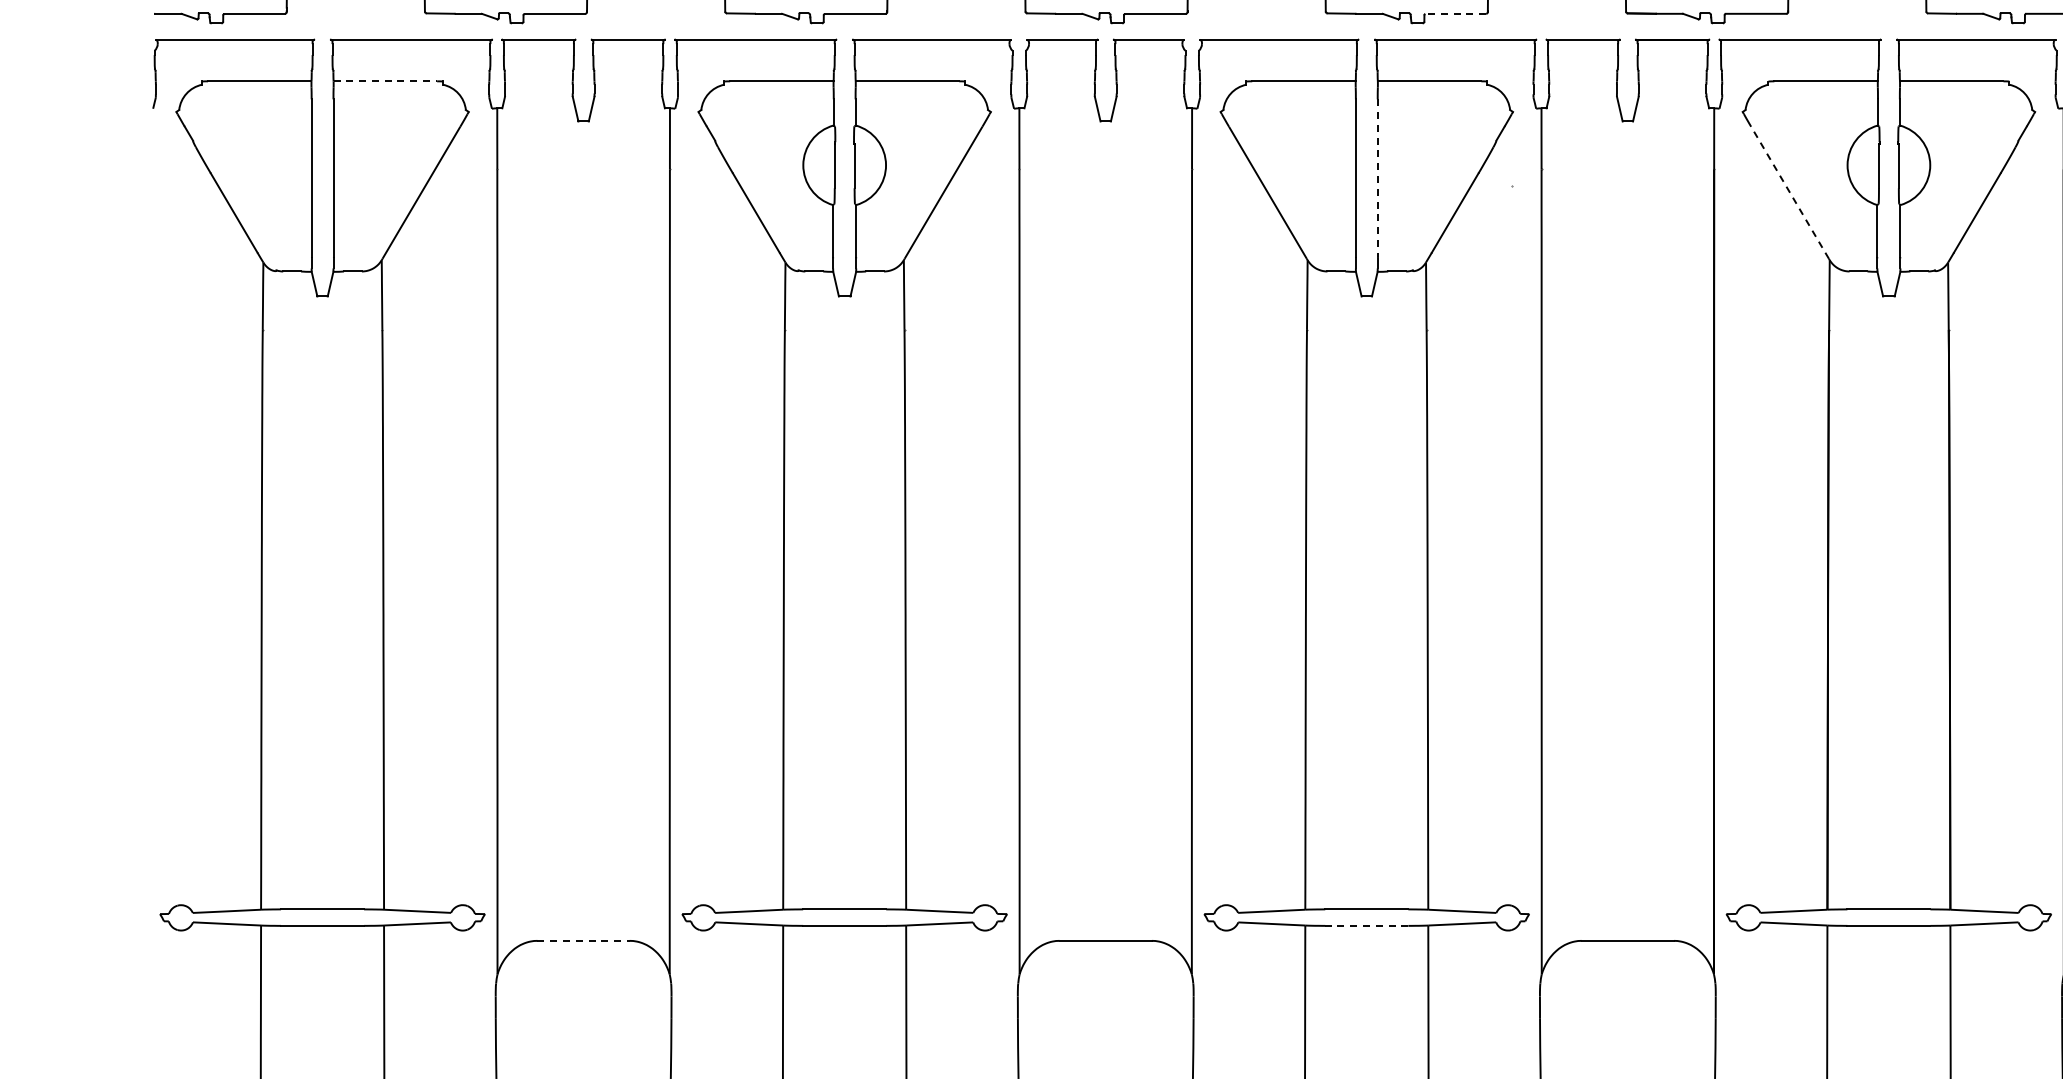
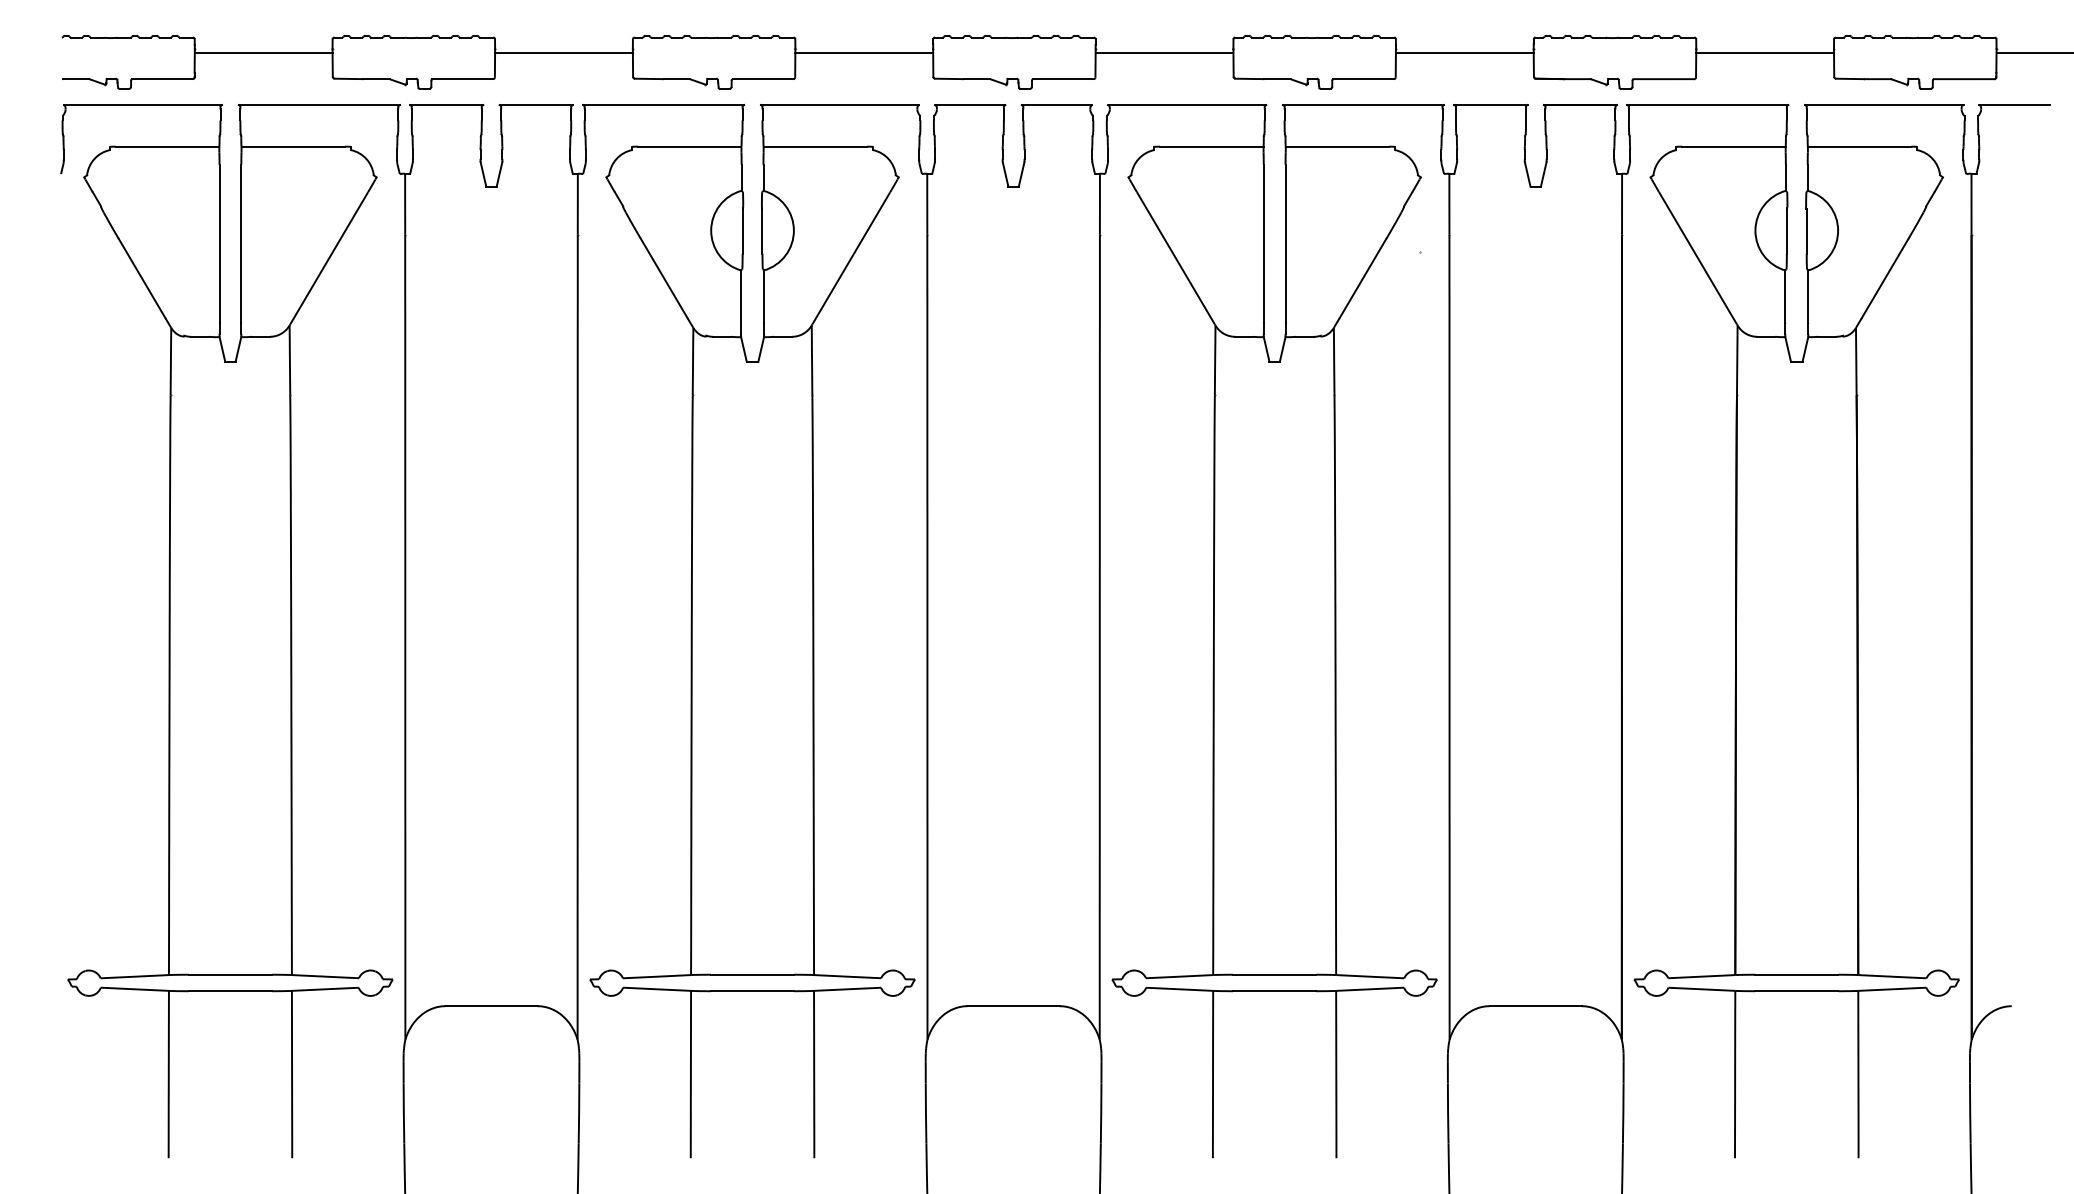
line: (1455, 14) -> (1363, 79), dashed -> solid
line: (385, 81) -> (293, 146), dashed -> solid
line: (1377, 179) -> (1285, 244), dashed -> solid
line: (1789, 193) -> (1697, 258), dashed -> solid
line: (1366, 926) -> (1274, 991), dashed -> solid
line: (583, 941) -> (491, 1006), dashed -> solid

